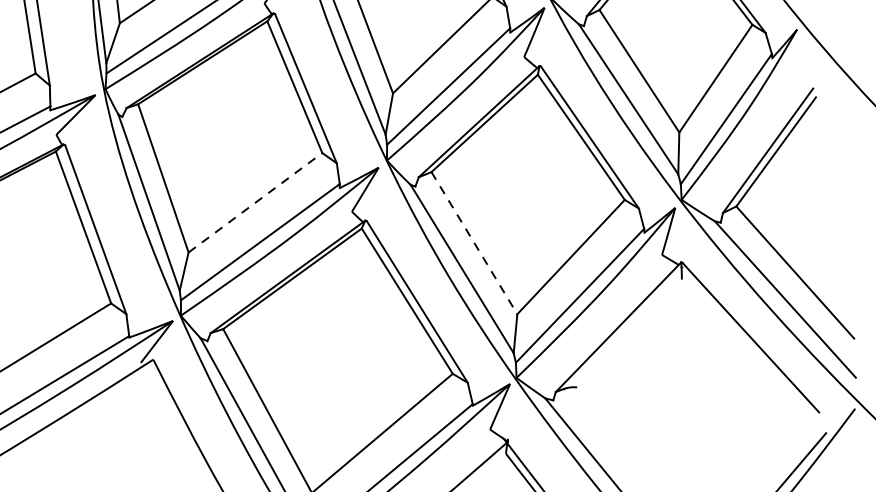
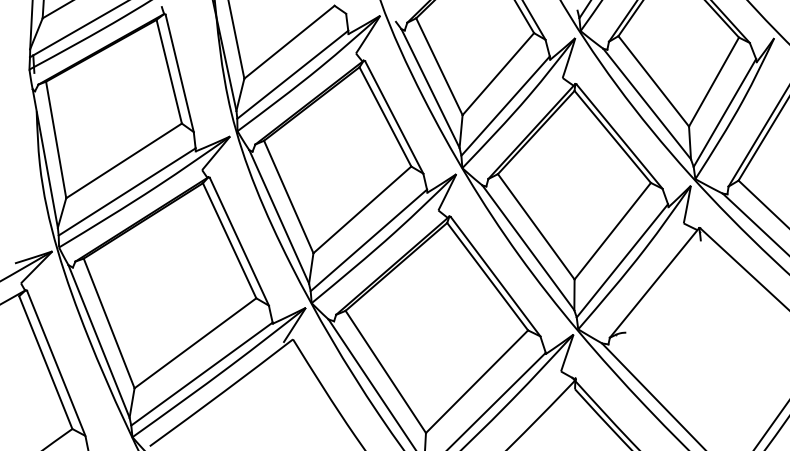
line: (255, 202) -> (362, 209), dashed -> solid
line: (474, 244) -> (536, 227), dashed -> solid

